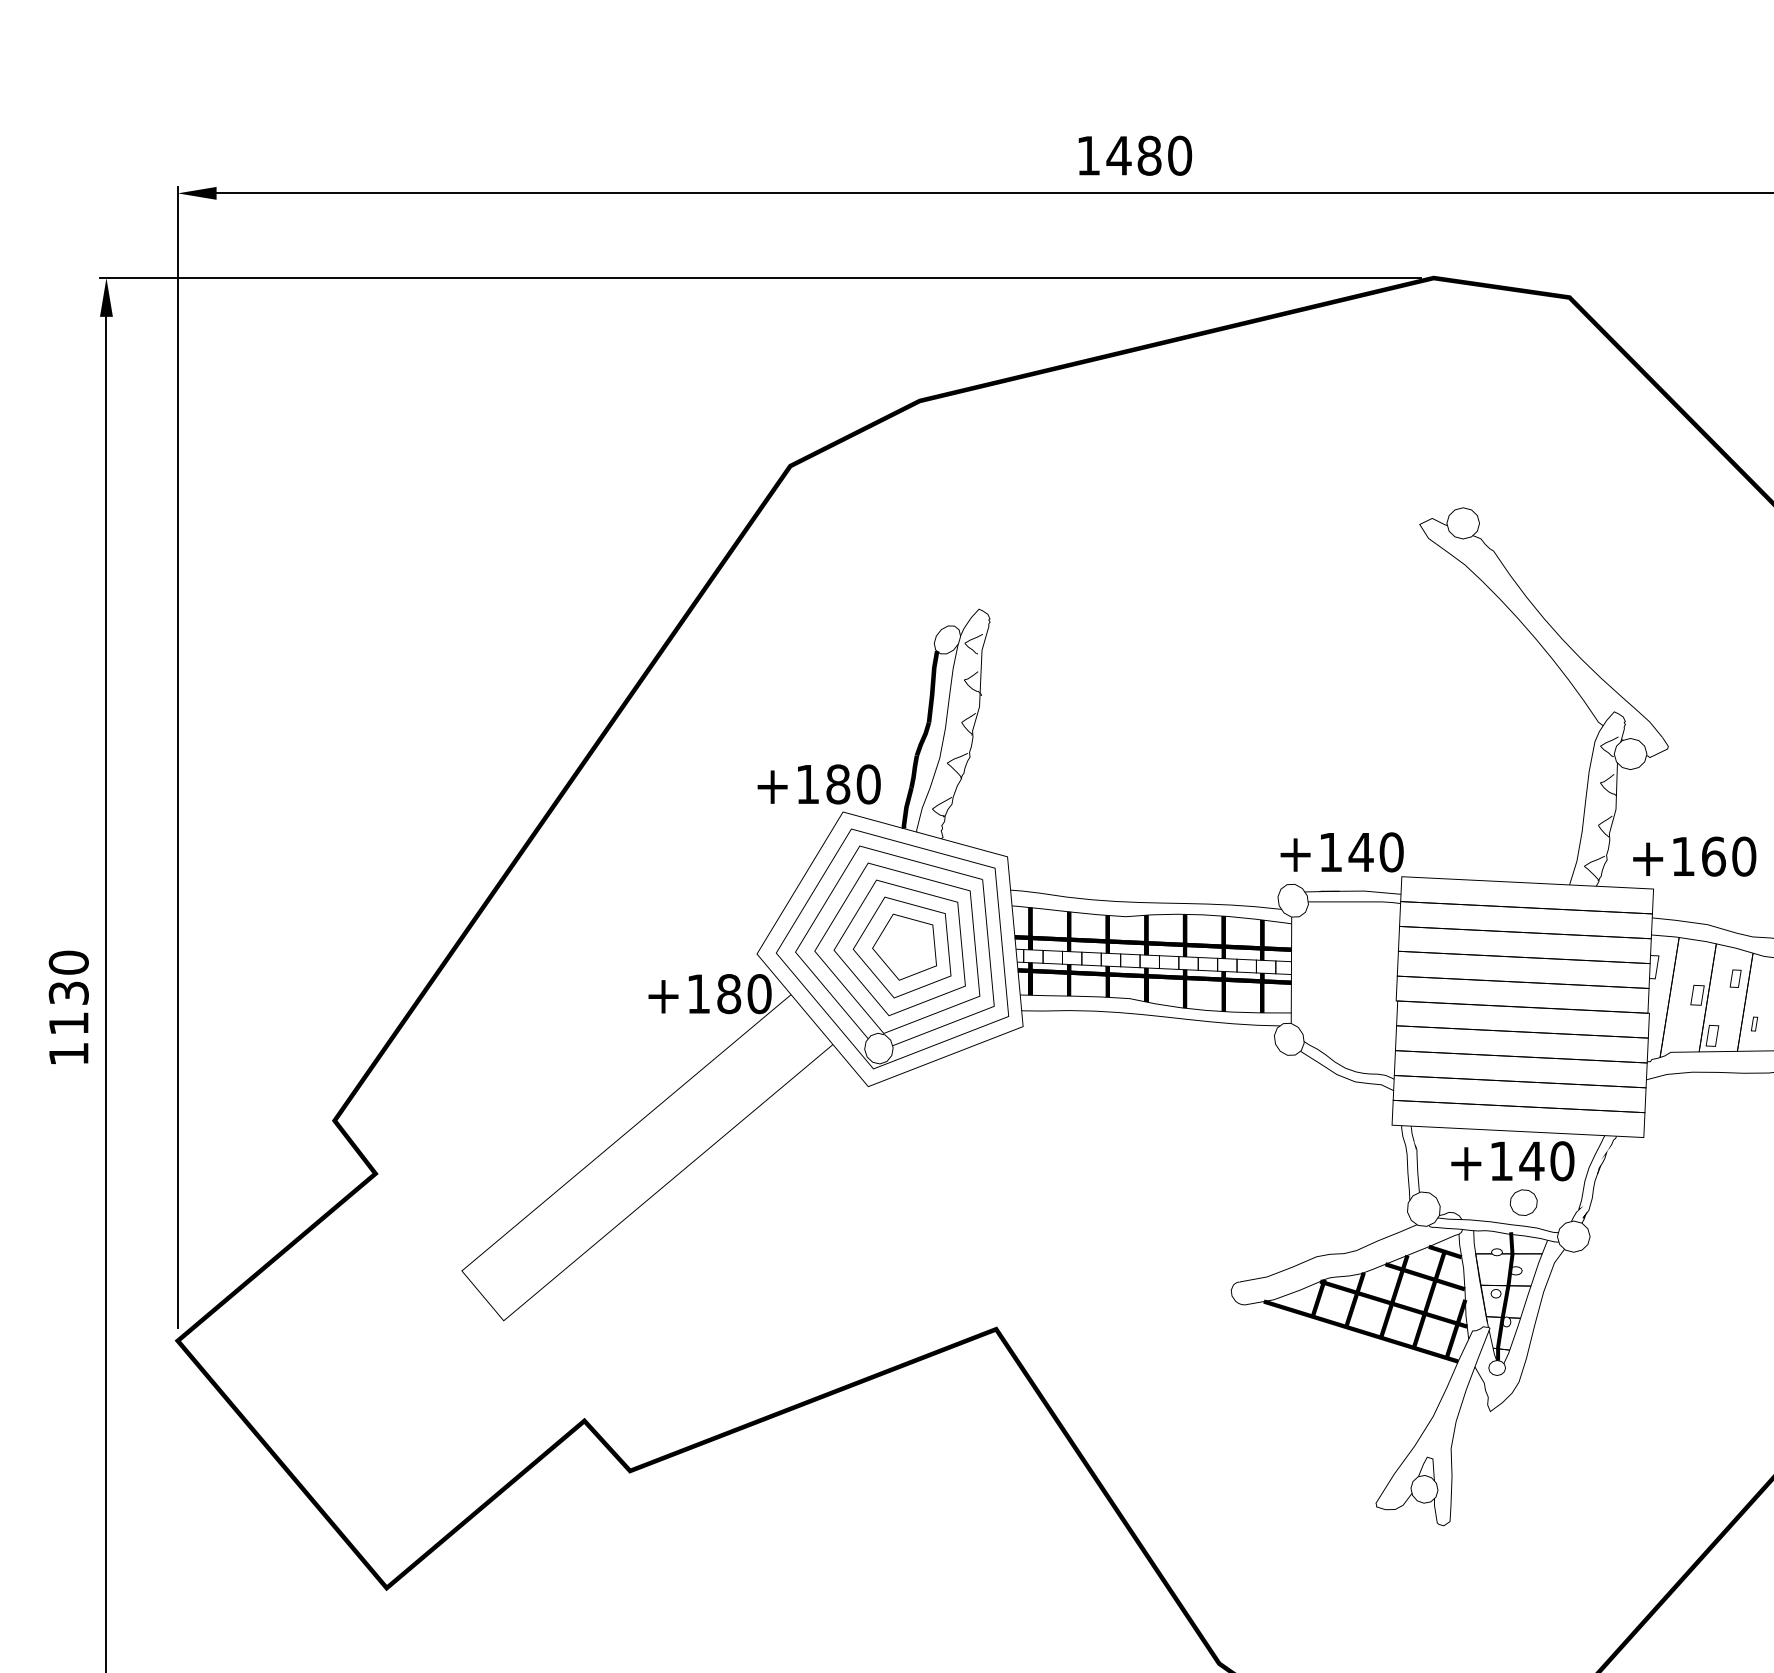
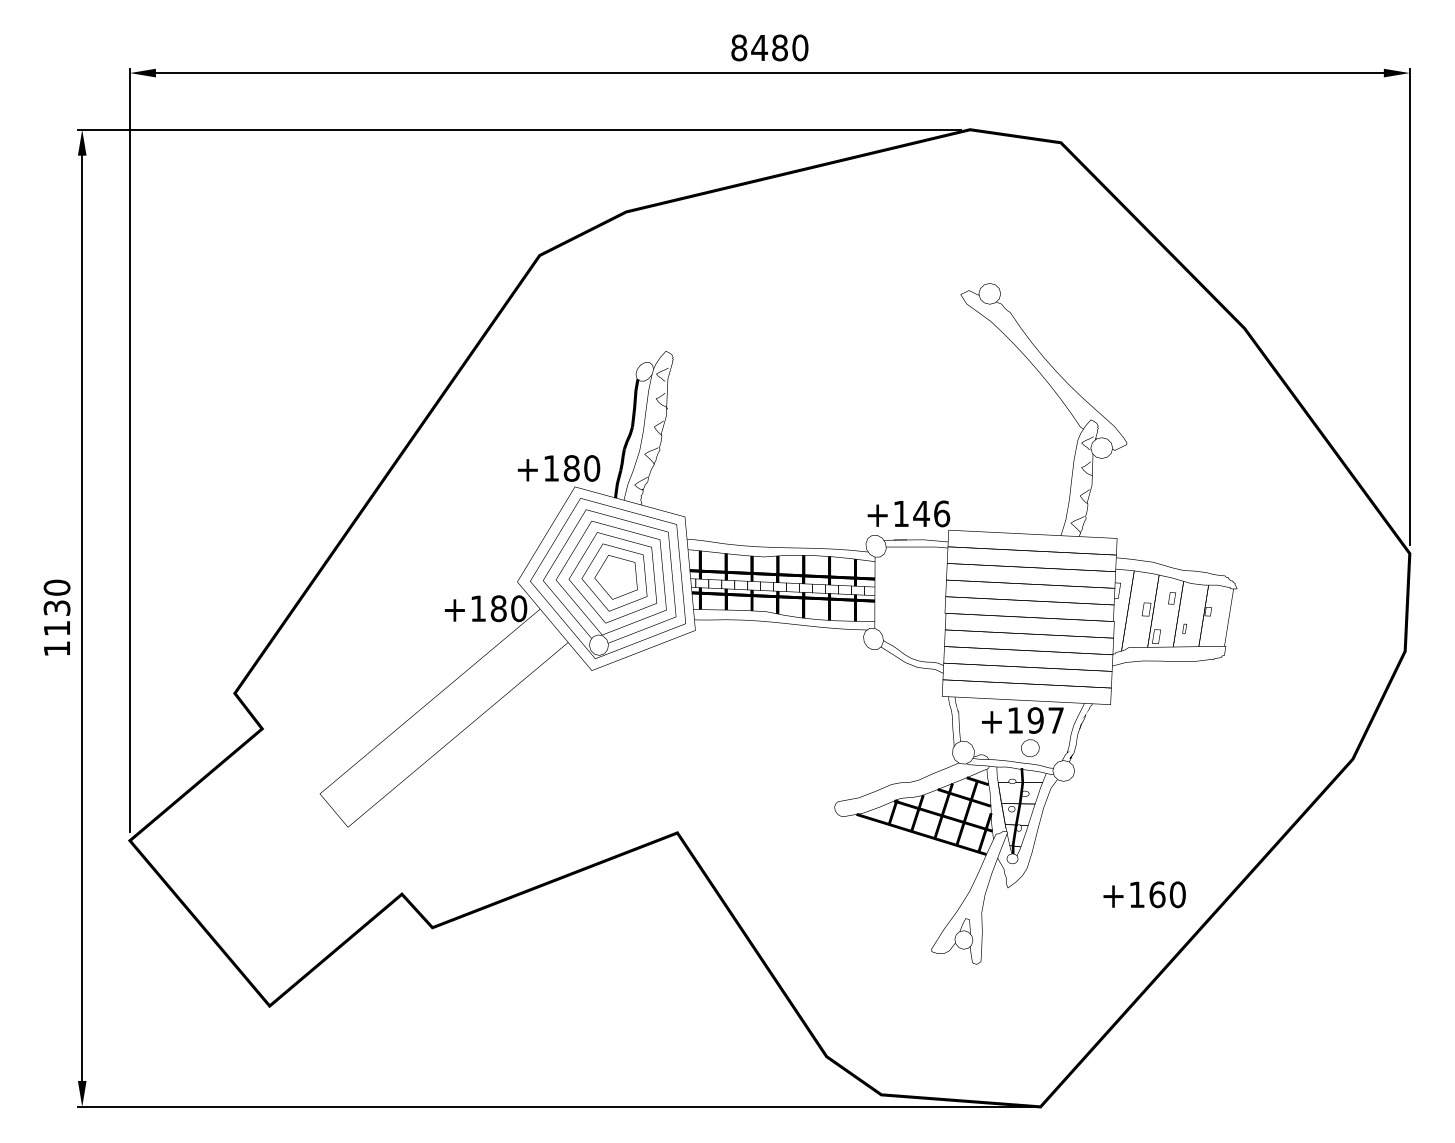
text: (1089, 155) -> (739, 47), 1480 -> 8480
text: (1392, 851) -> (942, 513), +140 -> +146
text: (1694, 856) -> (1144, 894), moved
text: (1546, 1161) -> (1045, 720), +140 -> +197

